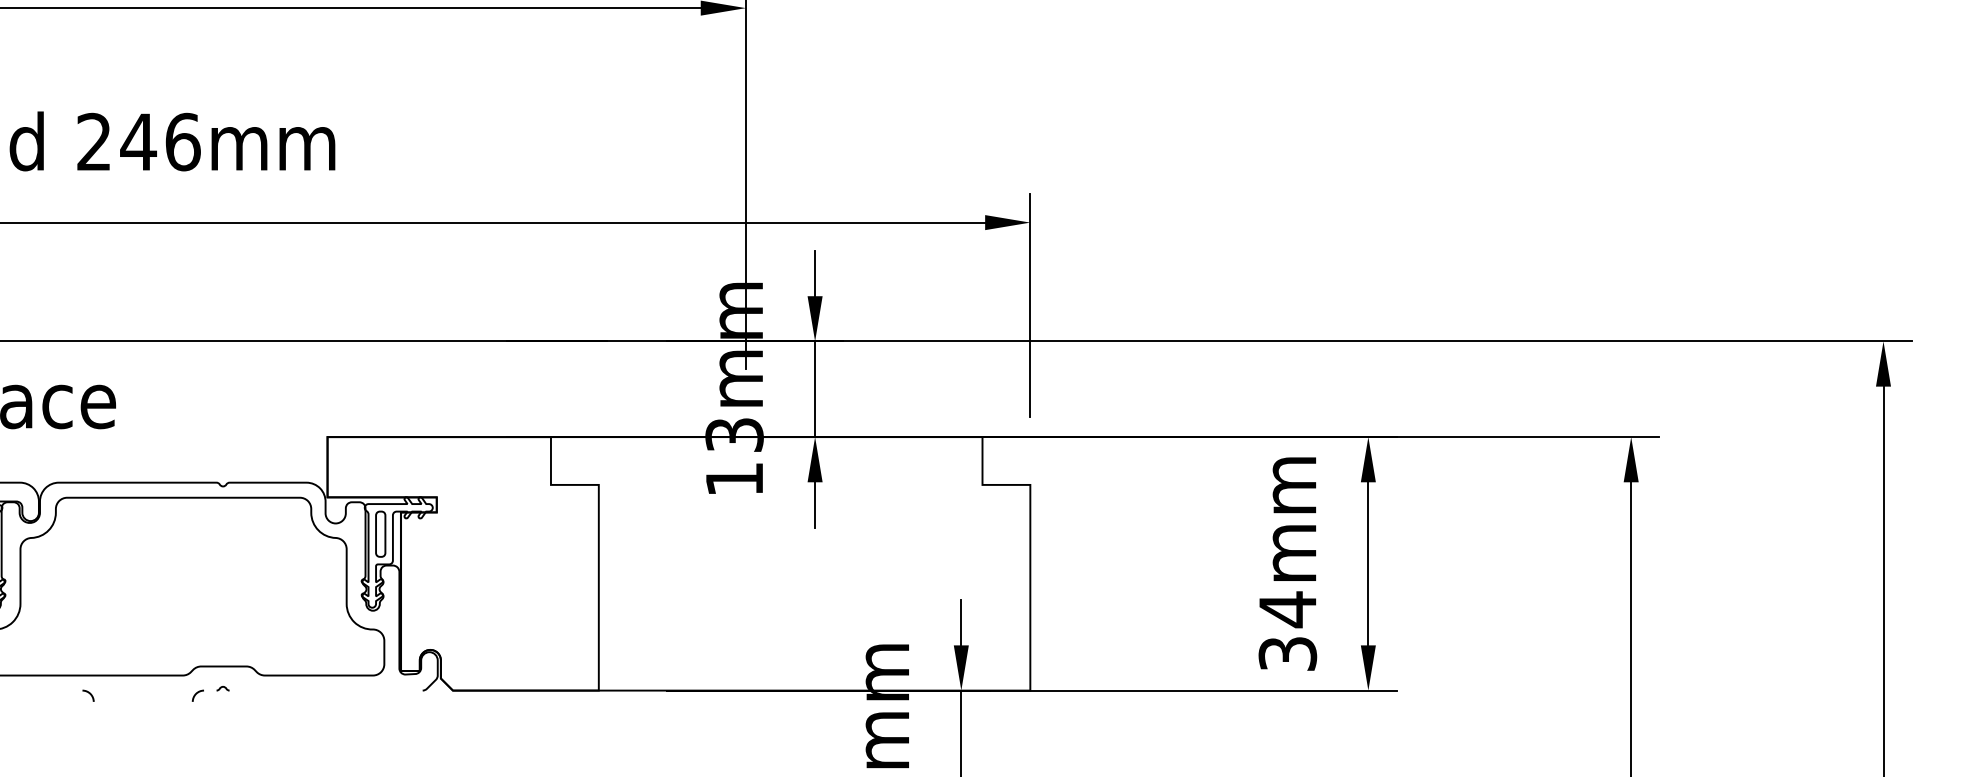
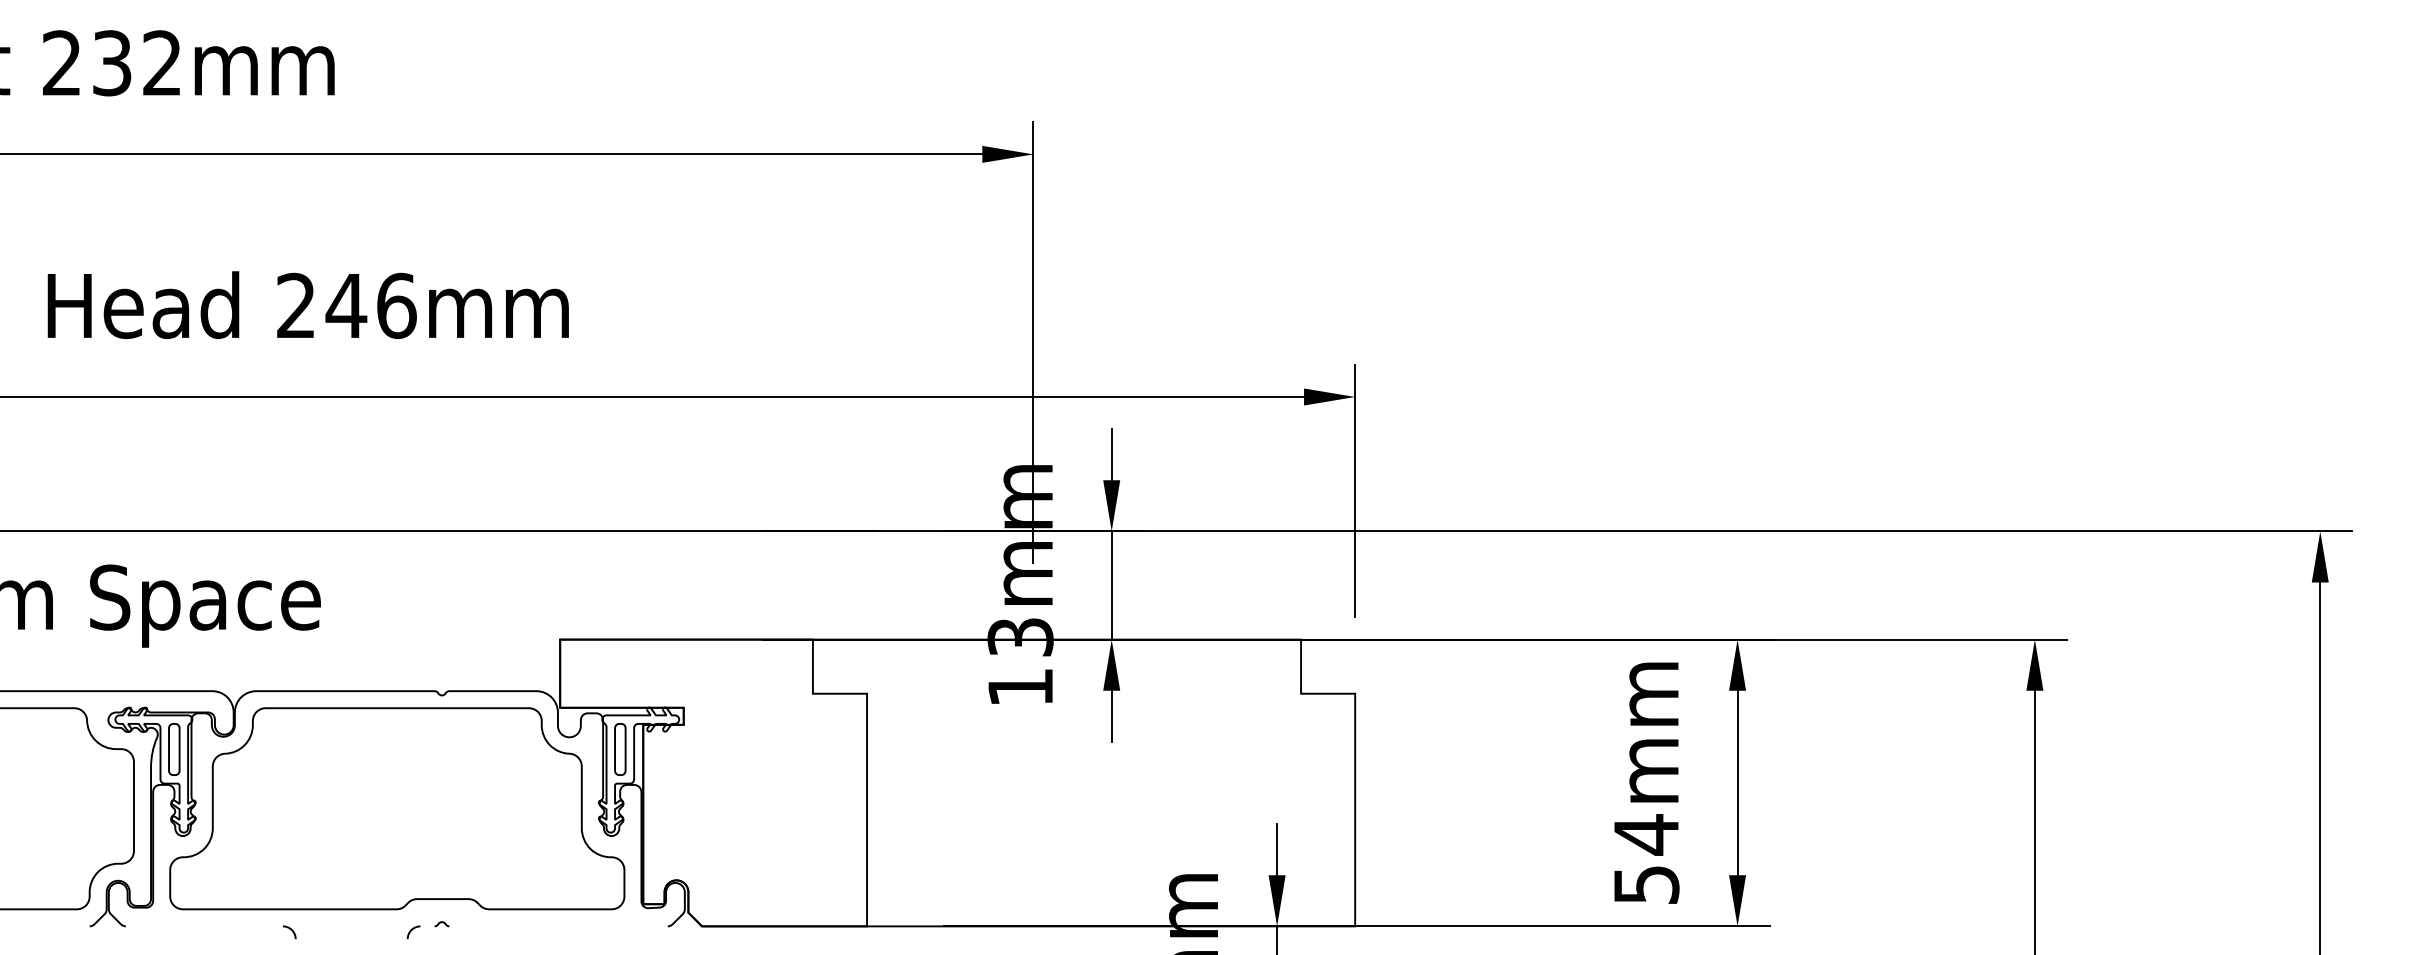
text: (1287, 653) -> (1646, 884), 34mm -> 54mm

